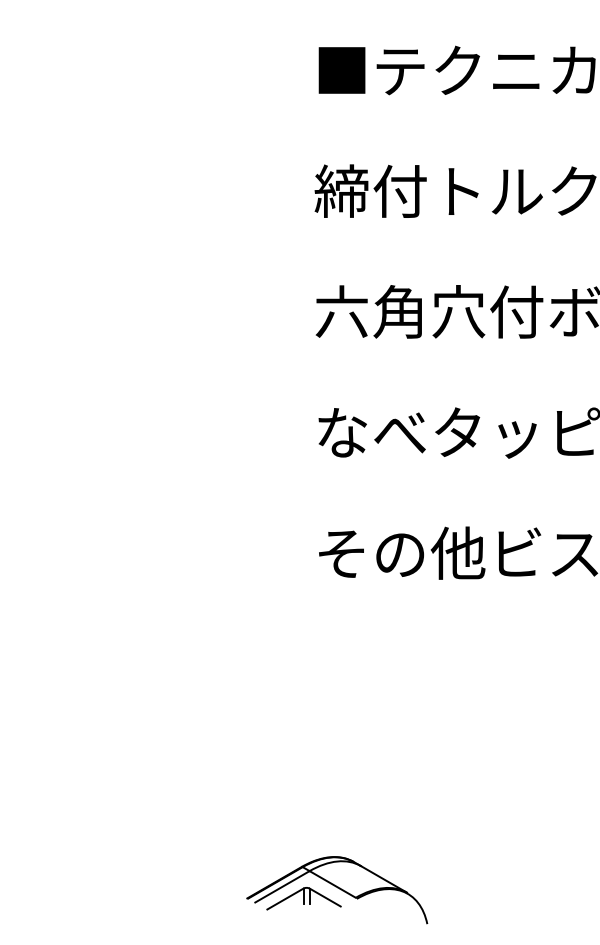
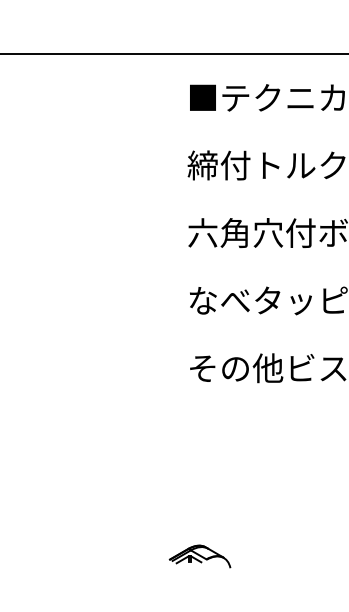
part: (335, 889) -> (199, 556), size x0.6

